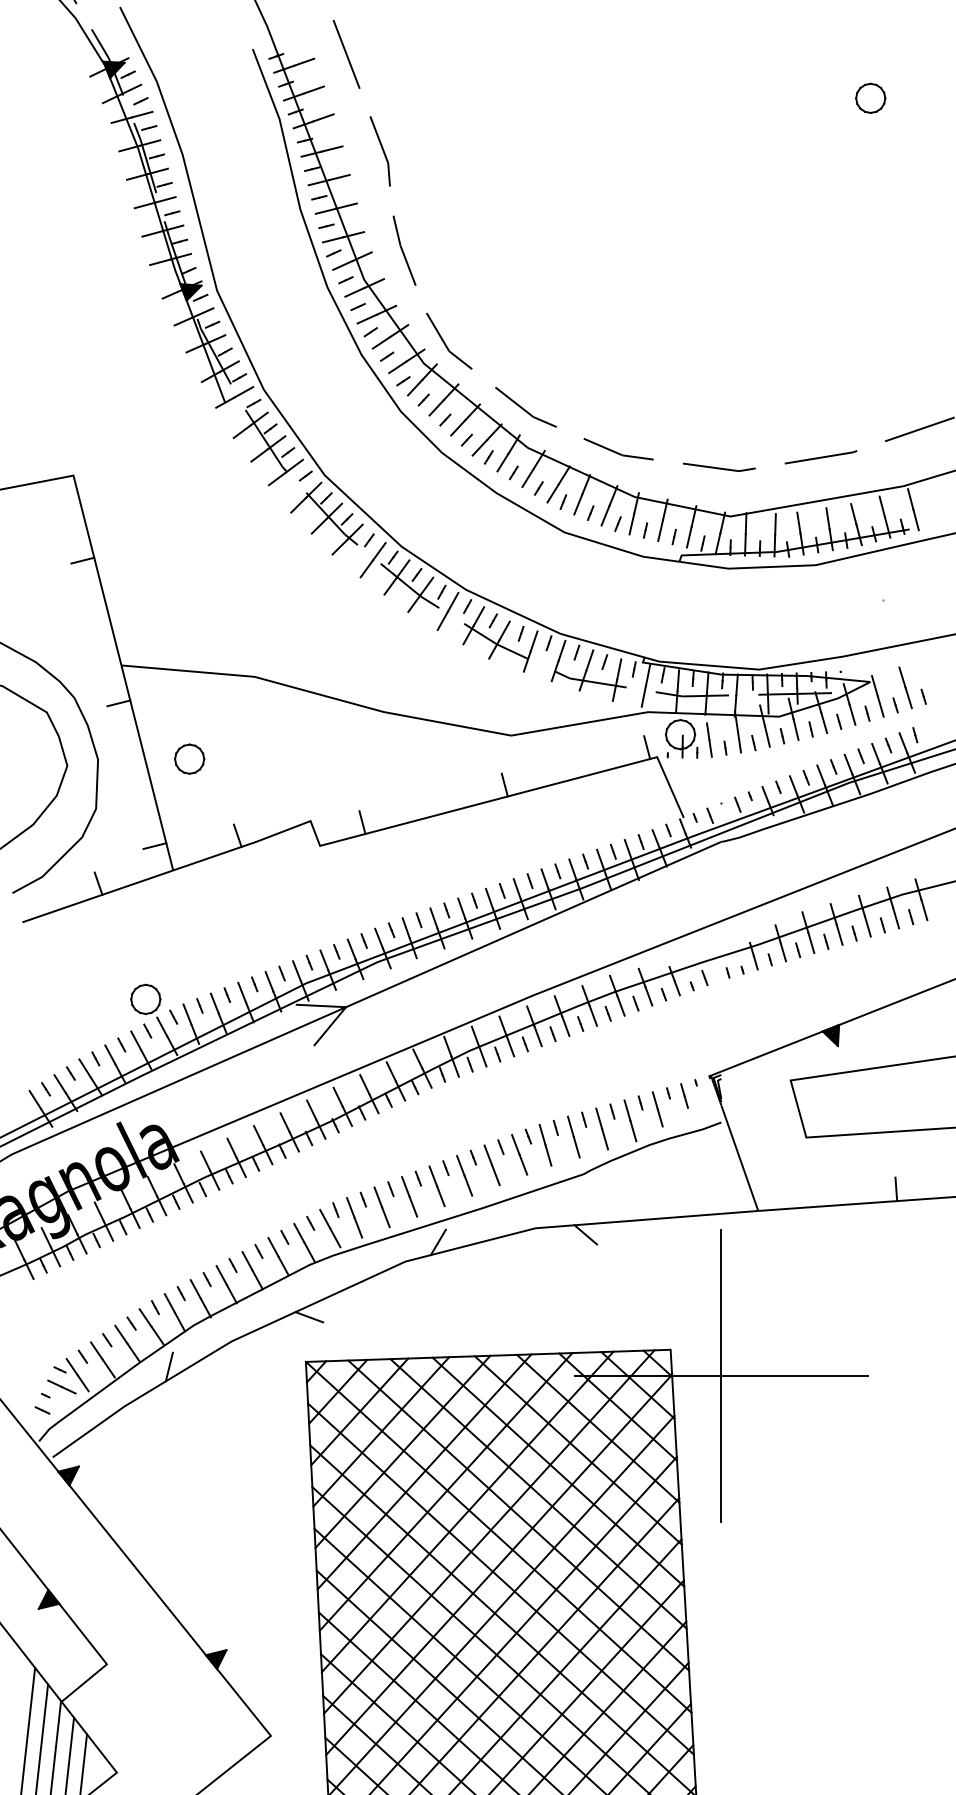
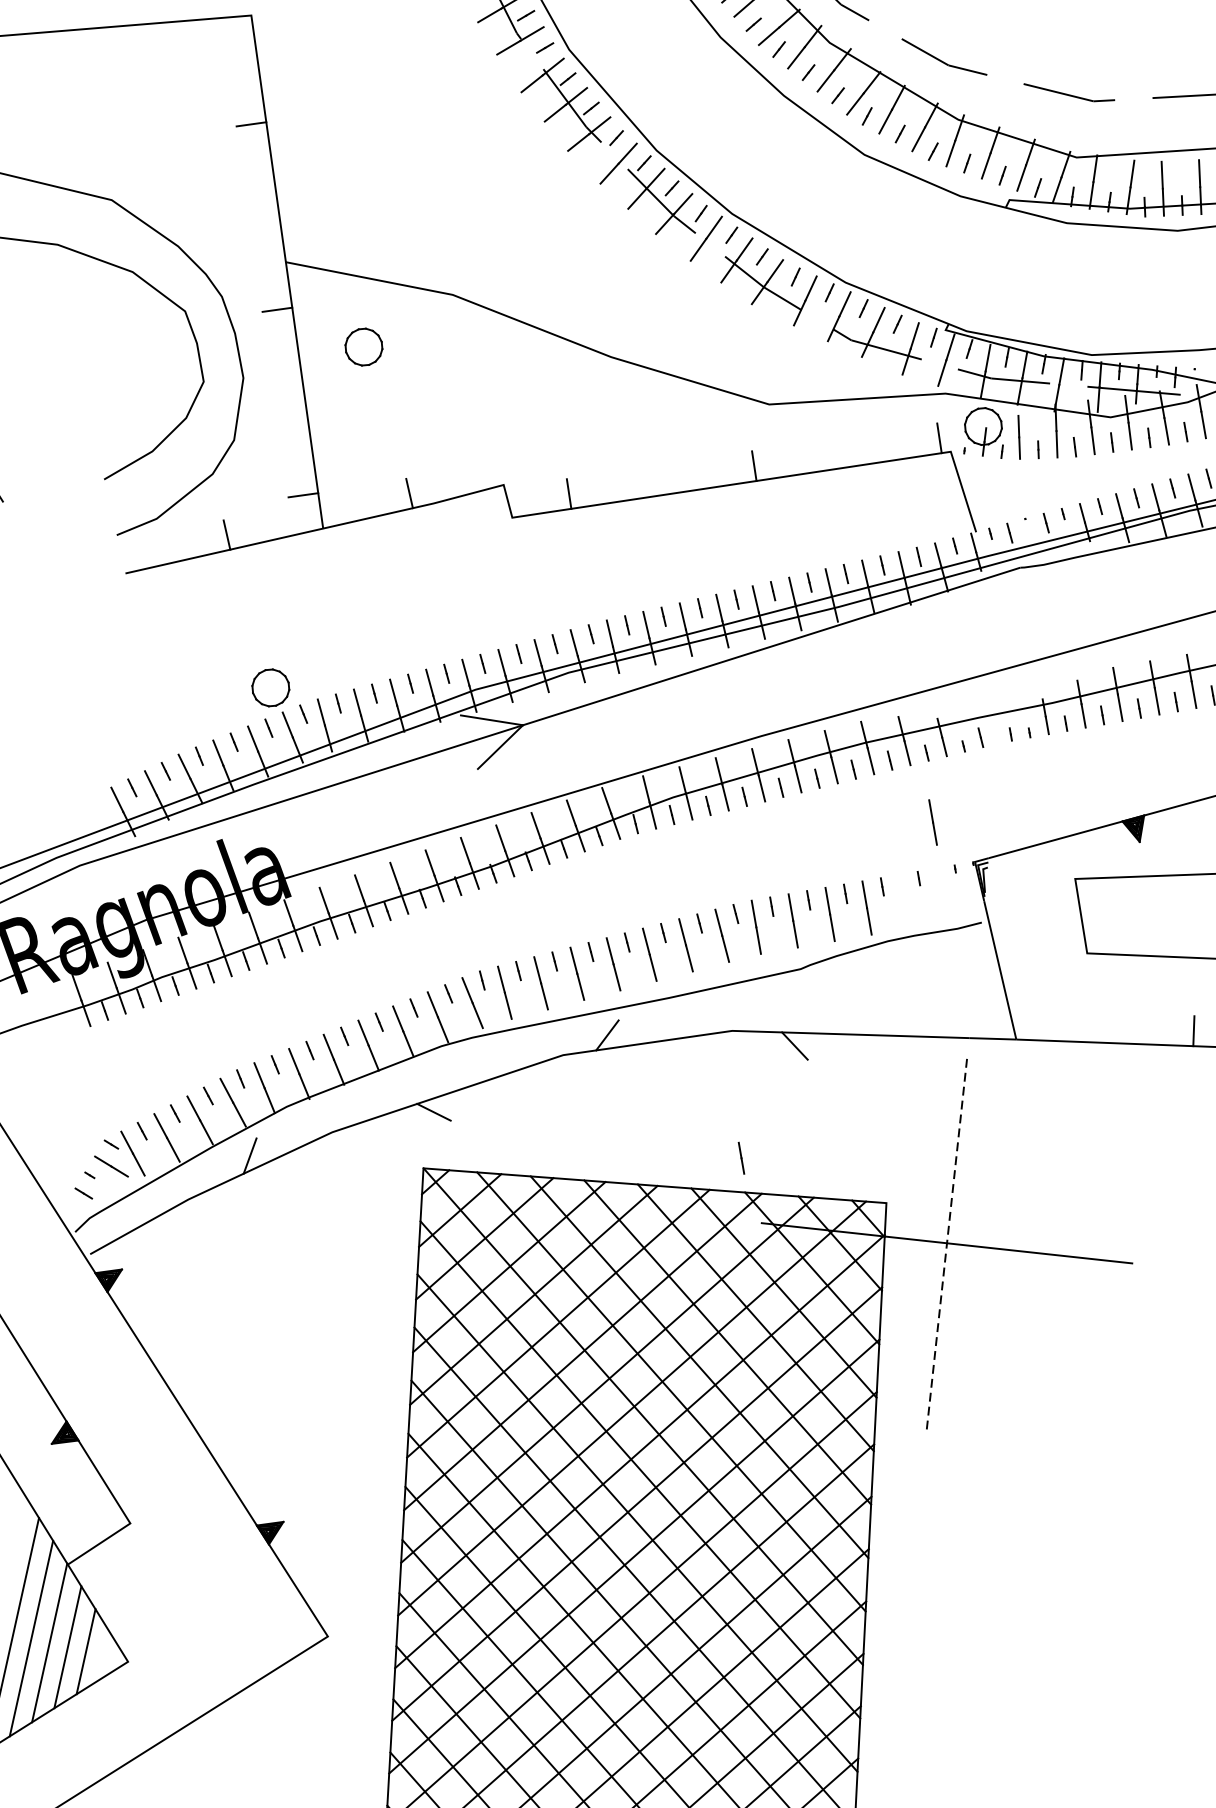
part: (189, 758) -> (363, 346), moved
line: (684, 1095) -> (741, 1157), moved
line: (657, 1109) -> (932, 822), moved
line: (721, 1375) -> (947, 1242), solid -> dashed

